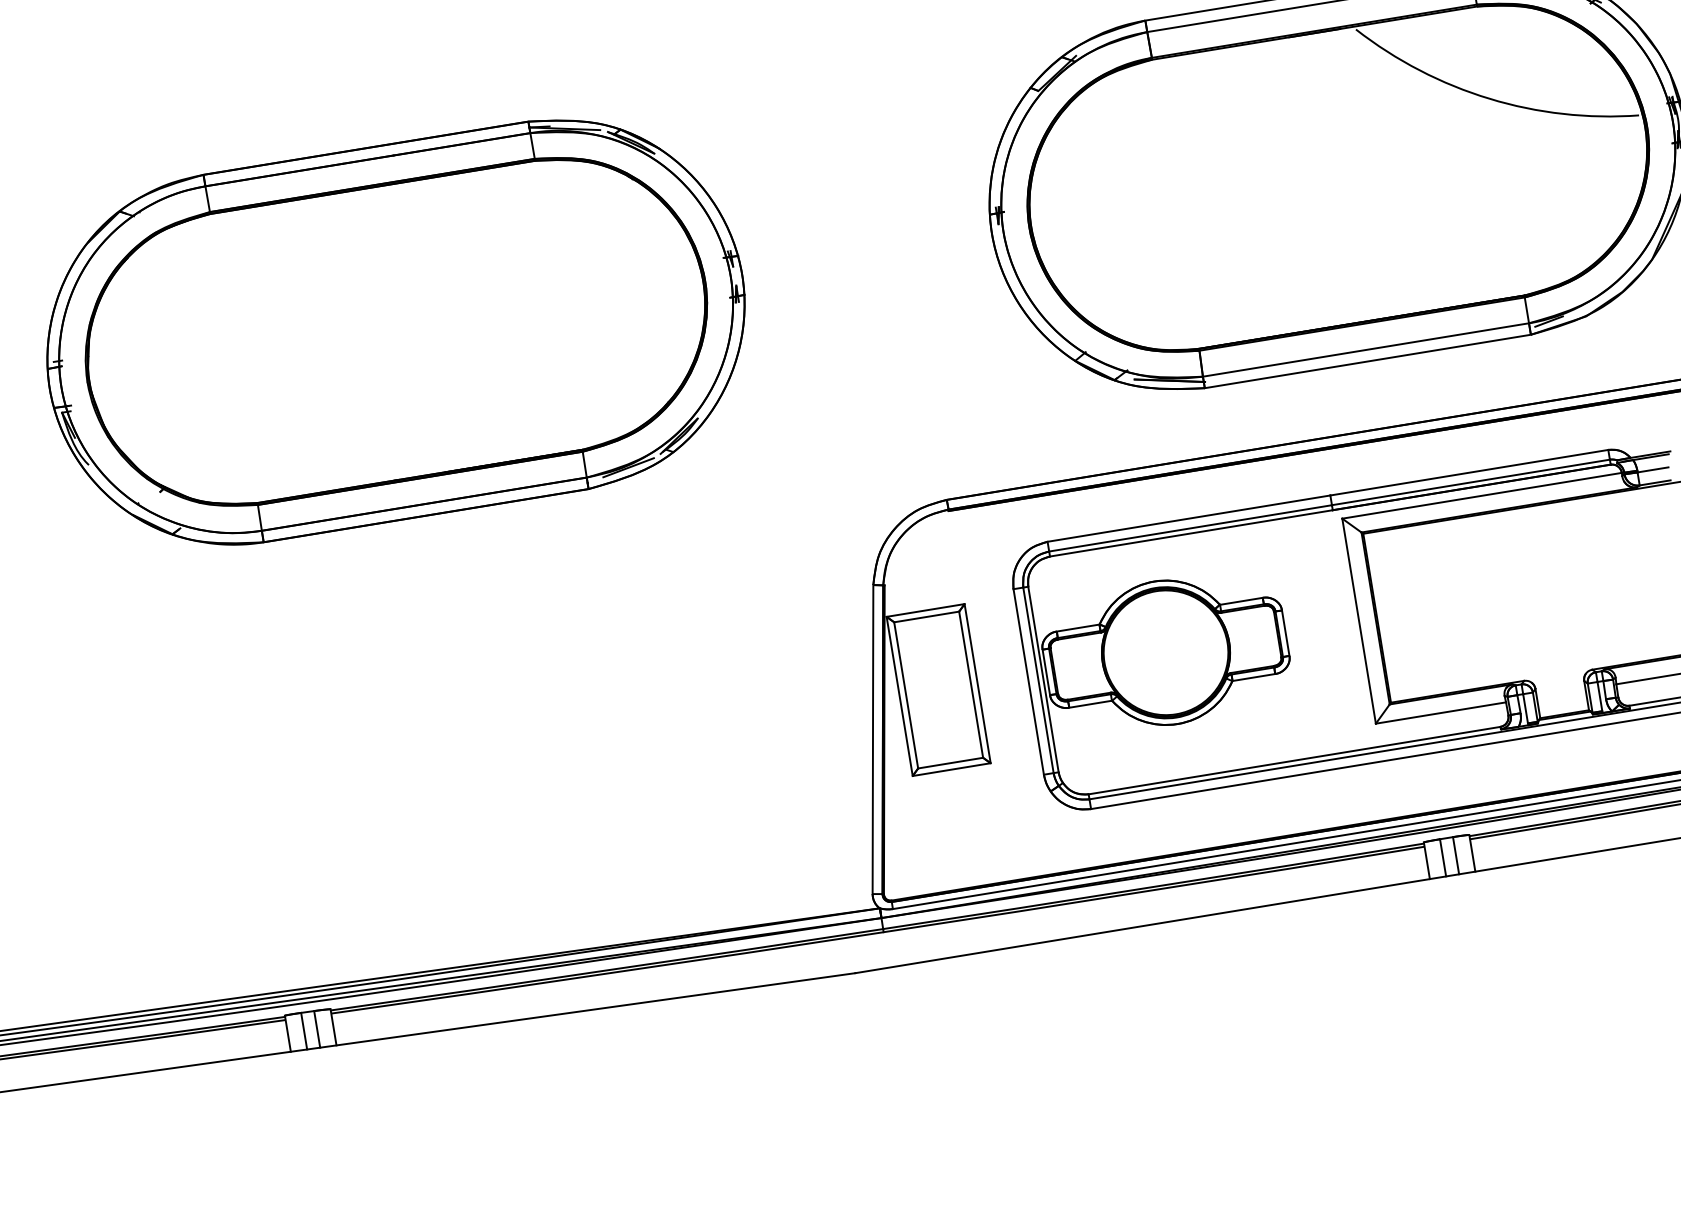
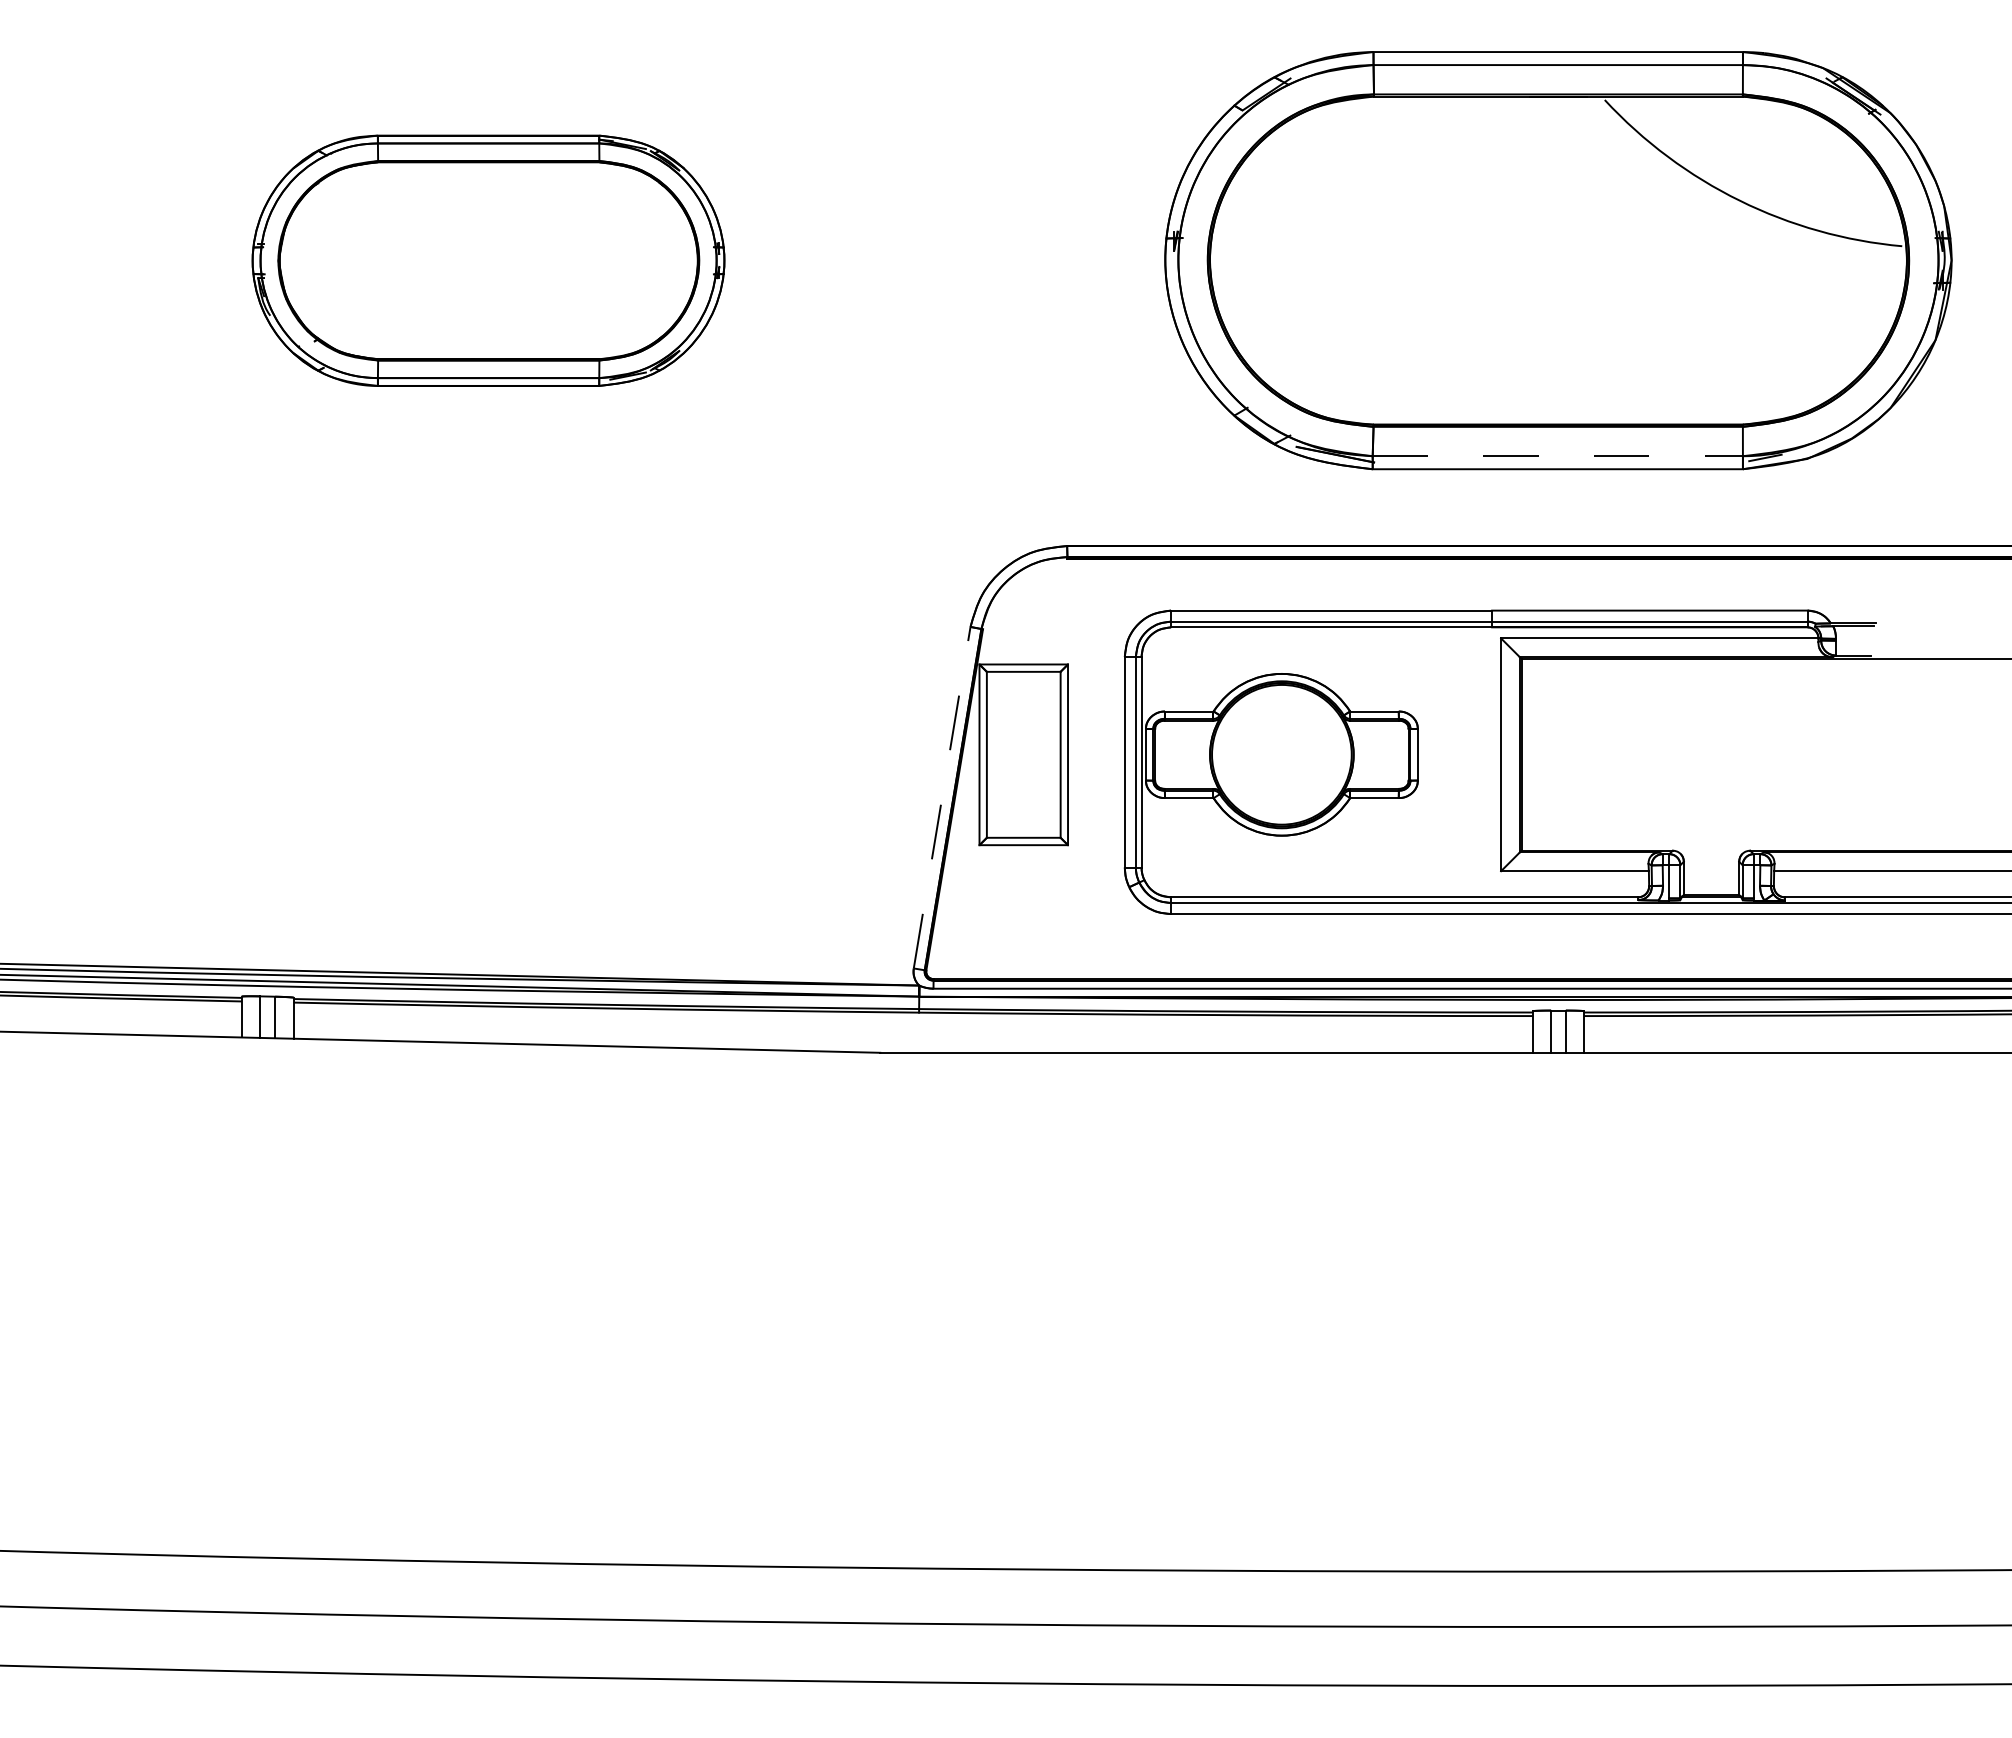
part: (395, 331) -> (488, 260), size x0.6
line: (1366, 350) -> (1558, 456), solid -> dashed
line: (1652, 469) -> (1853, 640), removed
line: (873, 739) -> (942, 797), solid -> dashed

